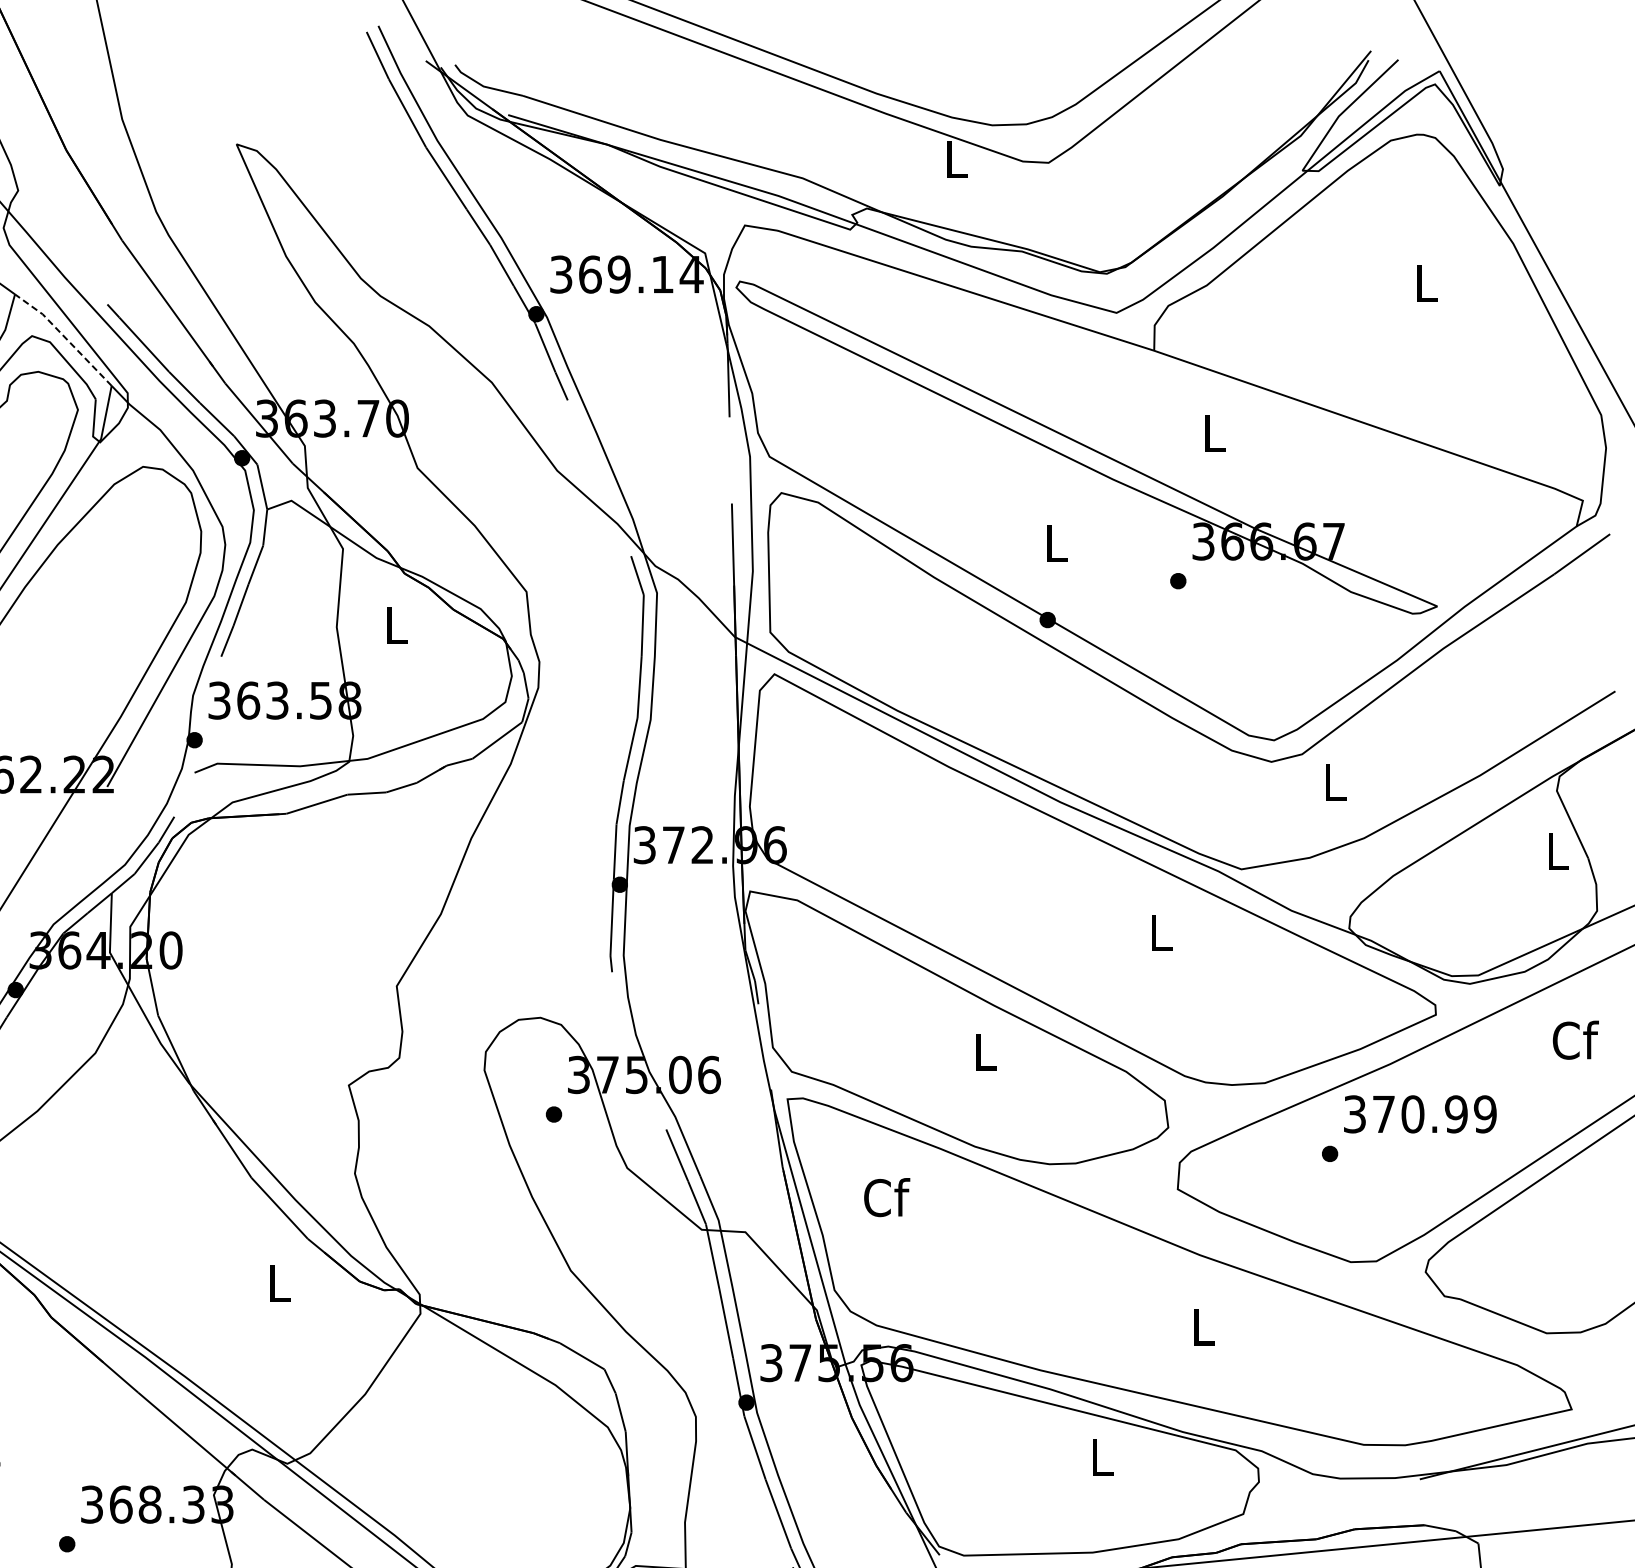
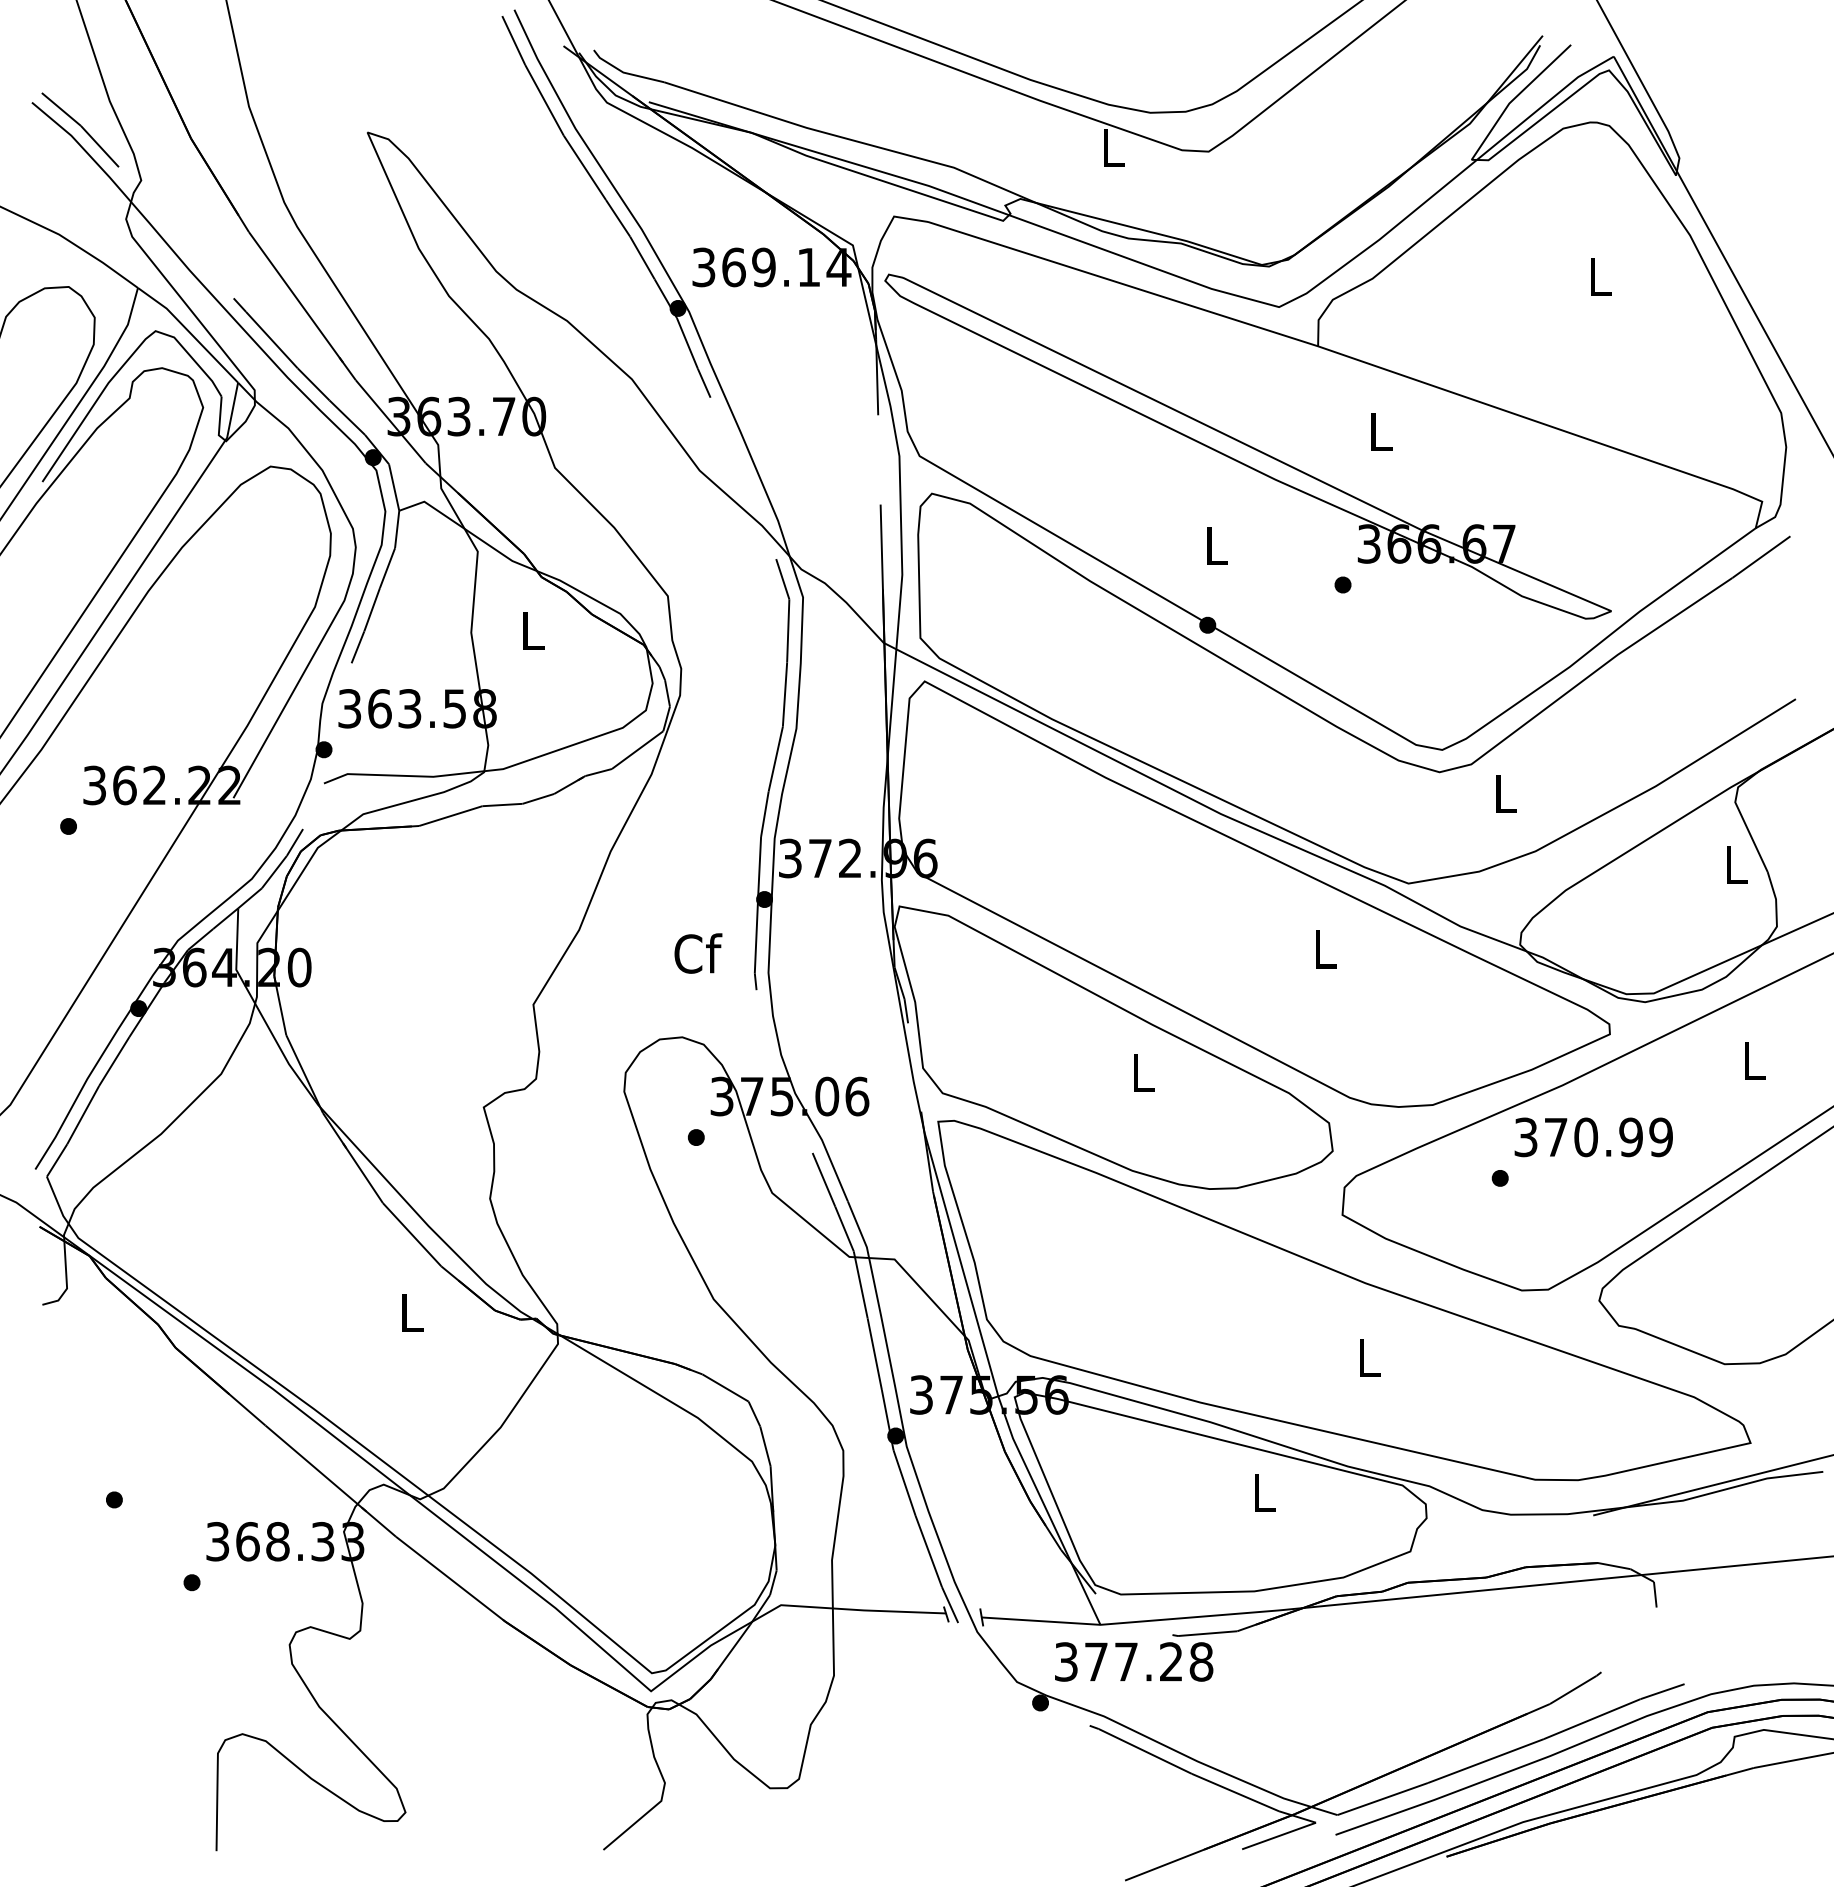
line: (64, 337) -> (189, 332), dashed -> solid
text: (1575, 1040) -> (1754, 1060), Cf -> L
text: (887, 1197) -> (698, 953), moved

